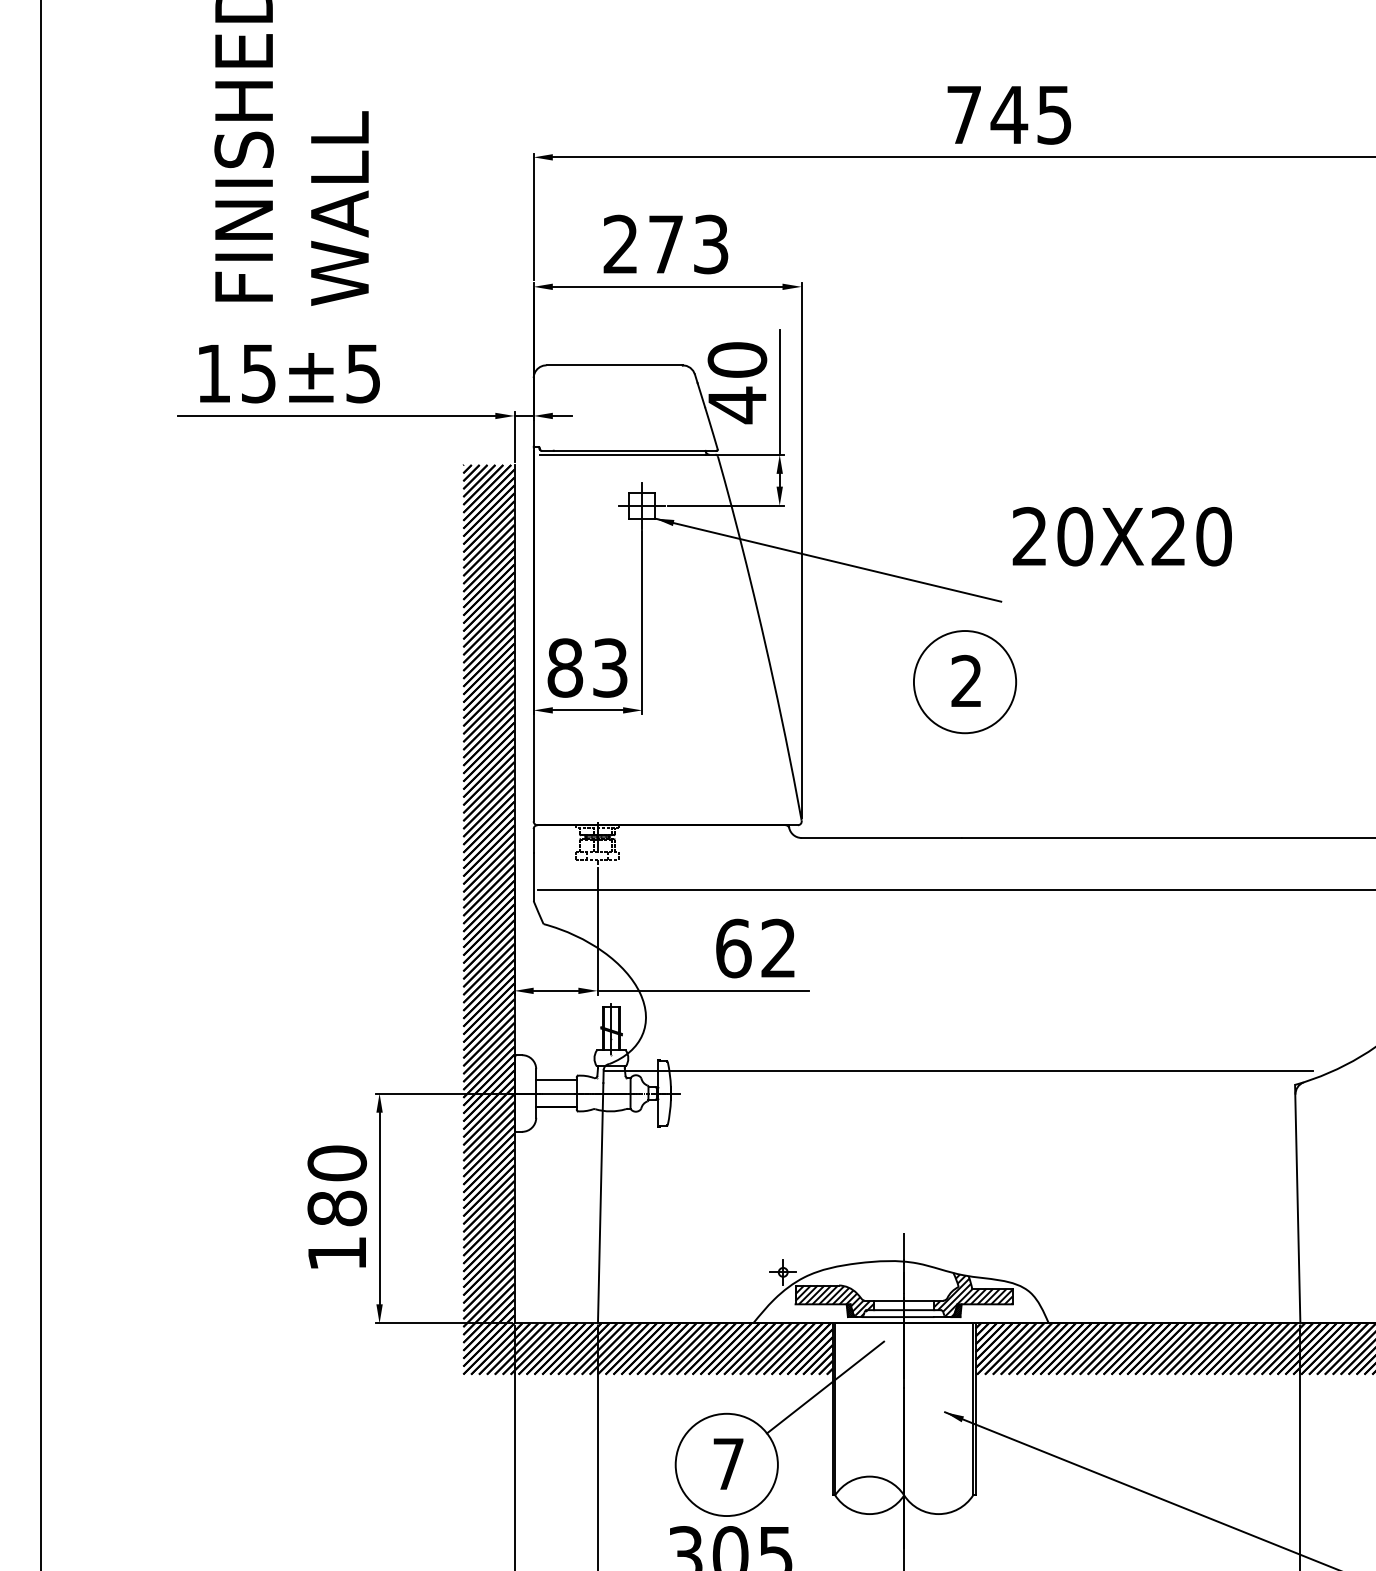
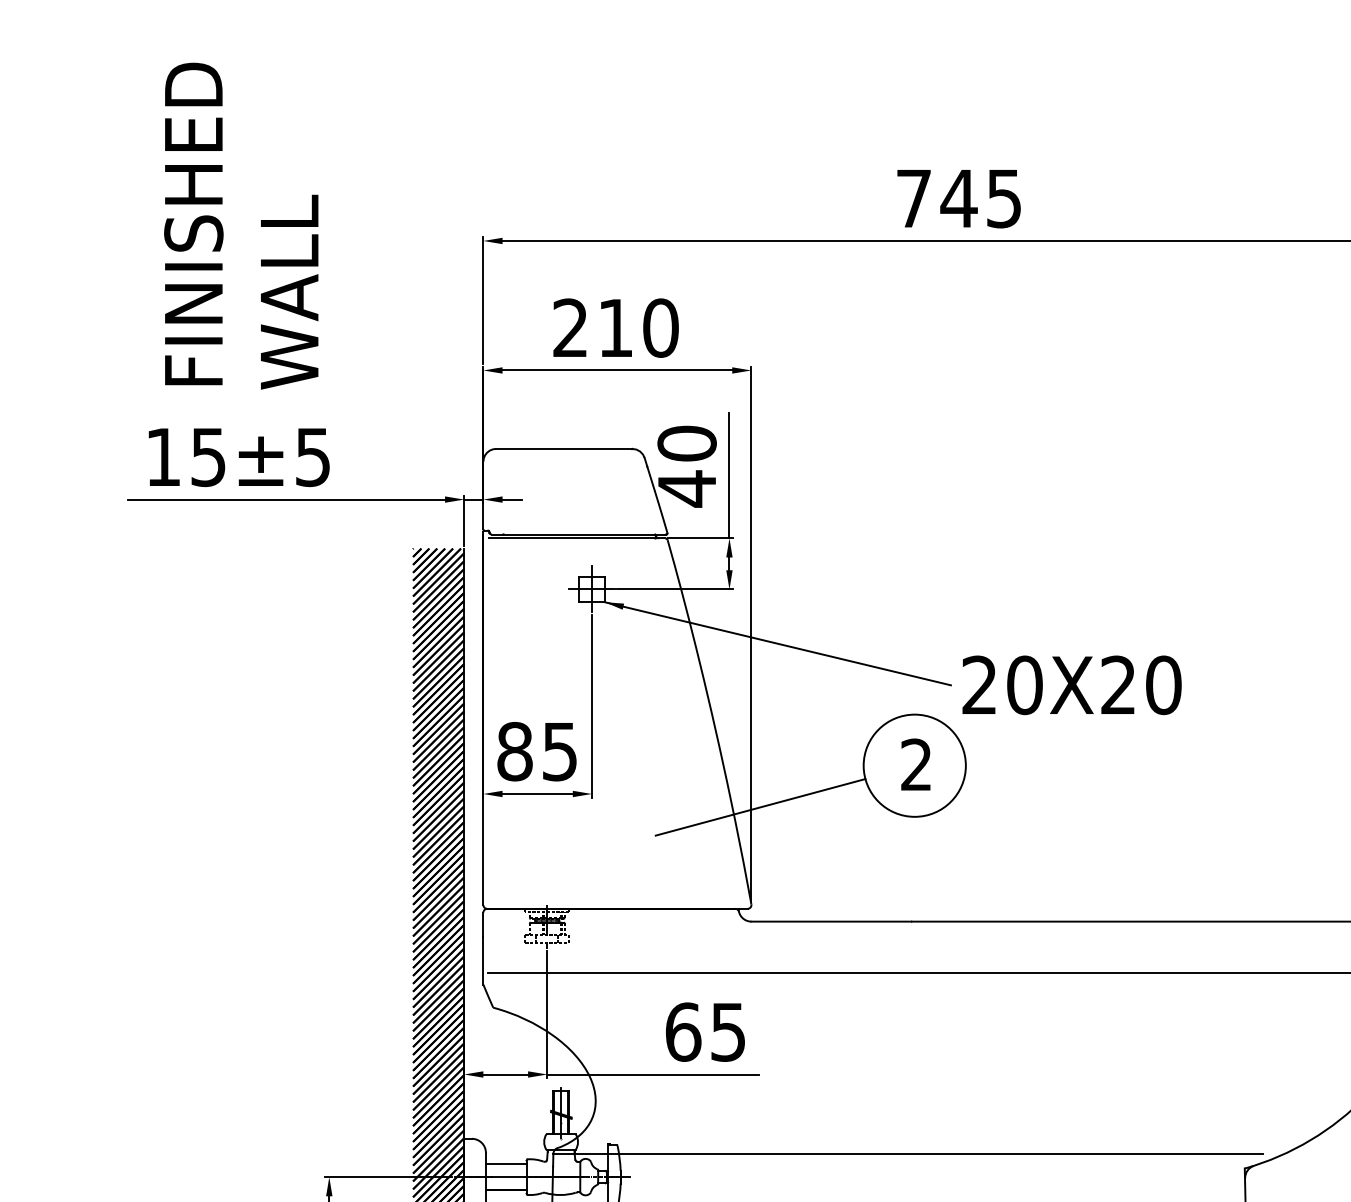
text: (689, 244) -> (639, 328), 273 -> 210
text: (1121, 536) -> (1071, 685), moved
text: (610, 667) -> (560, 751), 83 -> 85
line: (810, 723) -> (760, 807), added
text: (778, 948) -> (728, 1032), 62 -> 65

